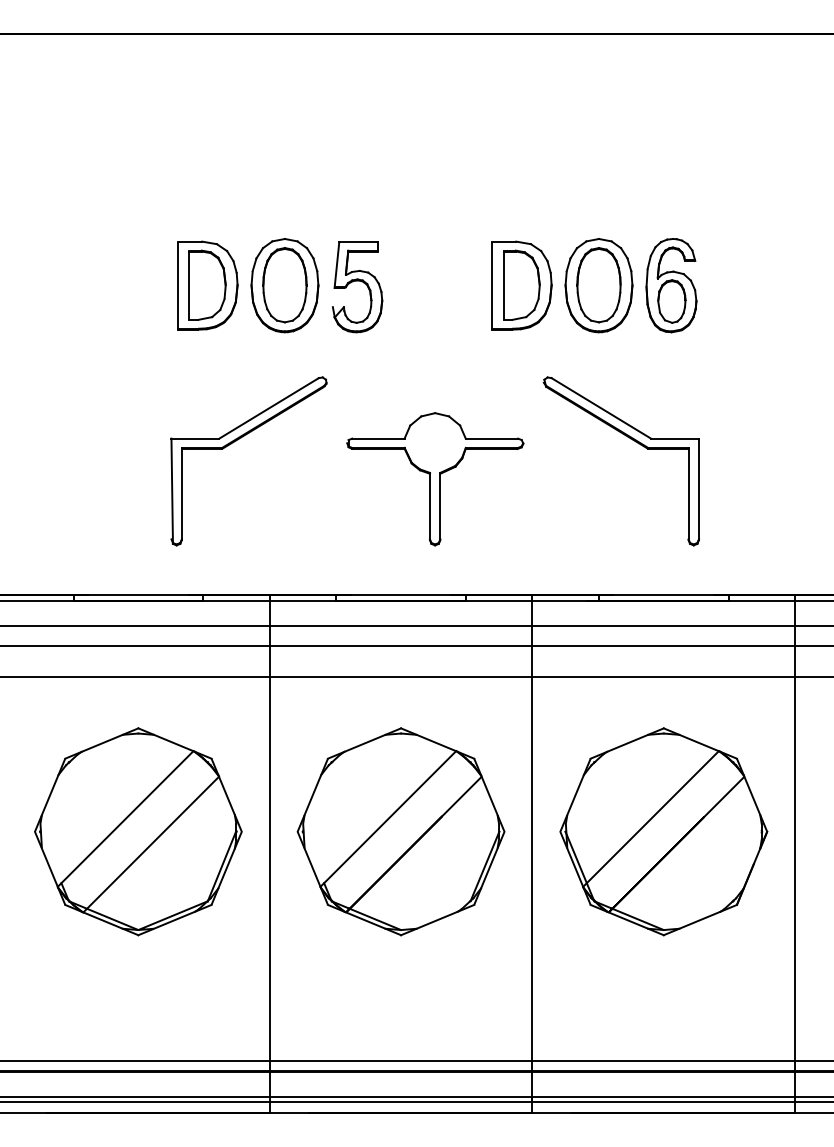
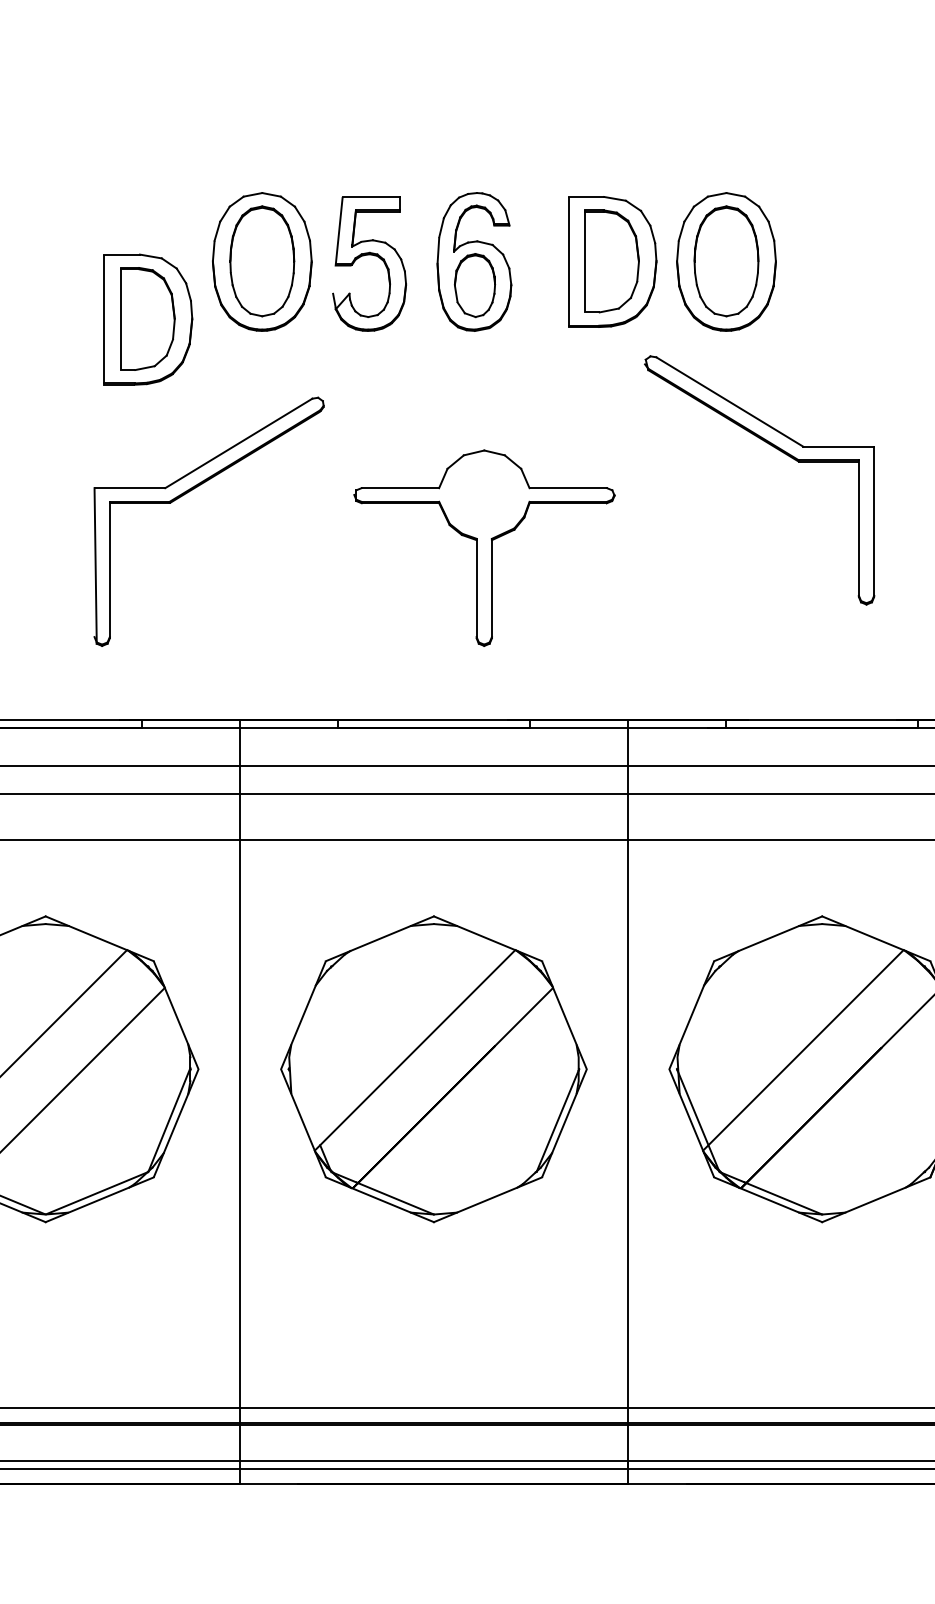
part: (207, 285) -> (147, 319), moved
part: (671, 285) -> (474, 261), moved
part: (630, 439) -> (773, 448), moved

